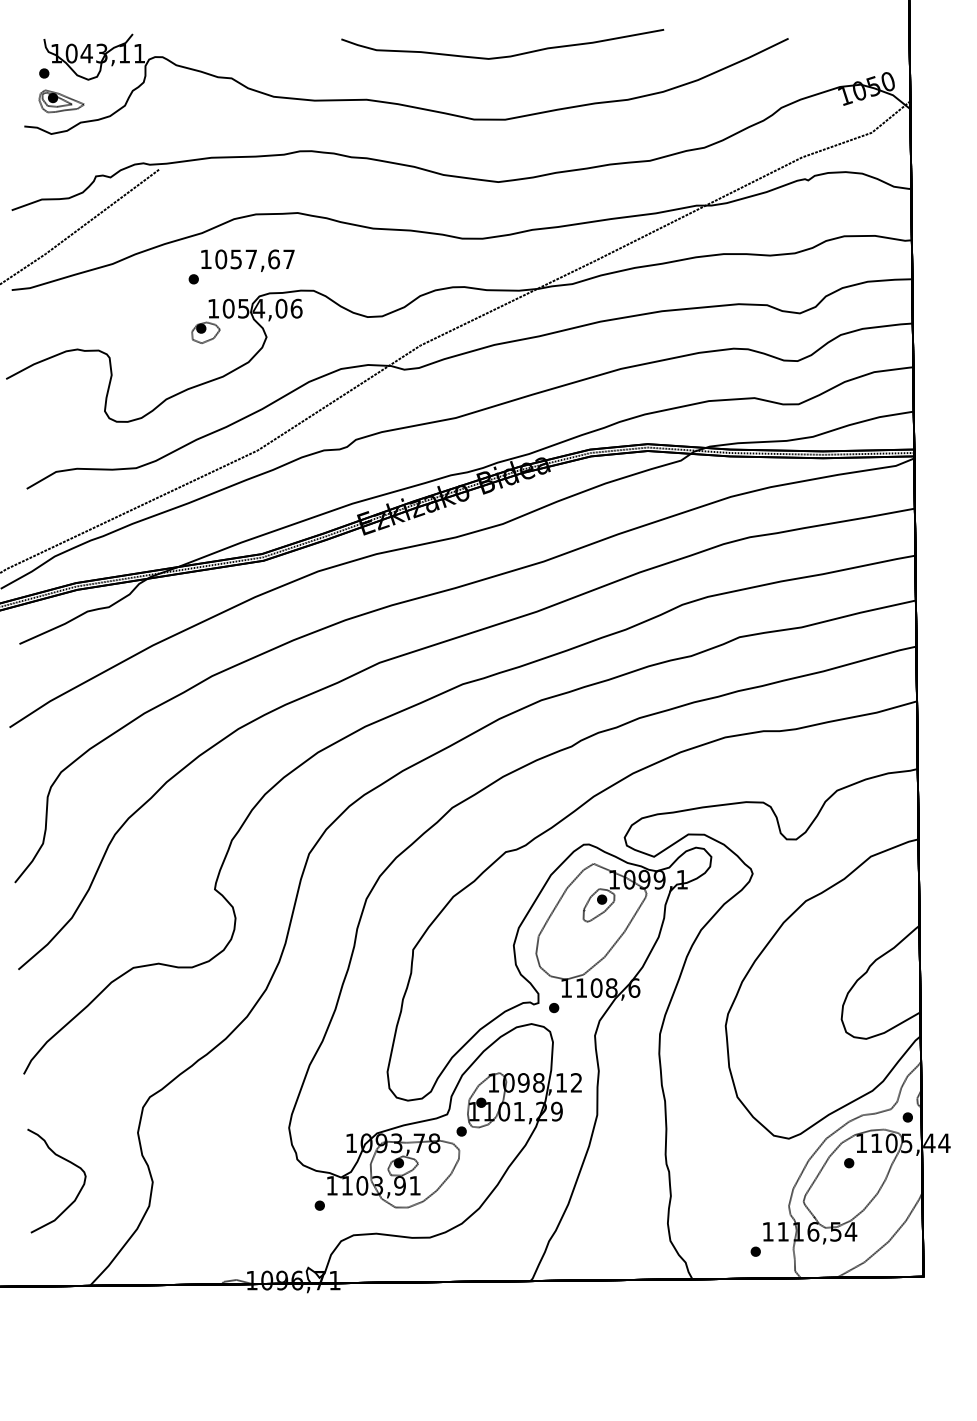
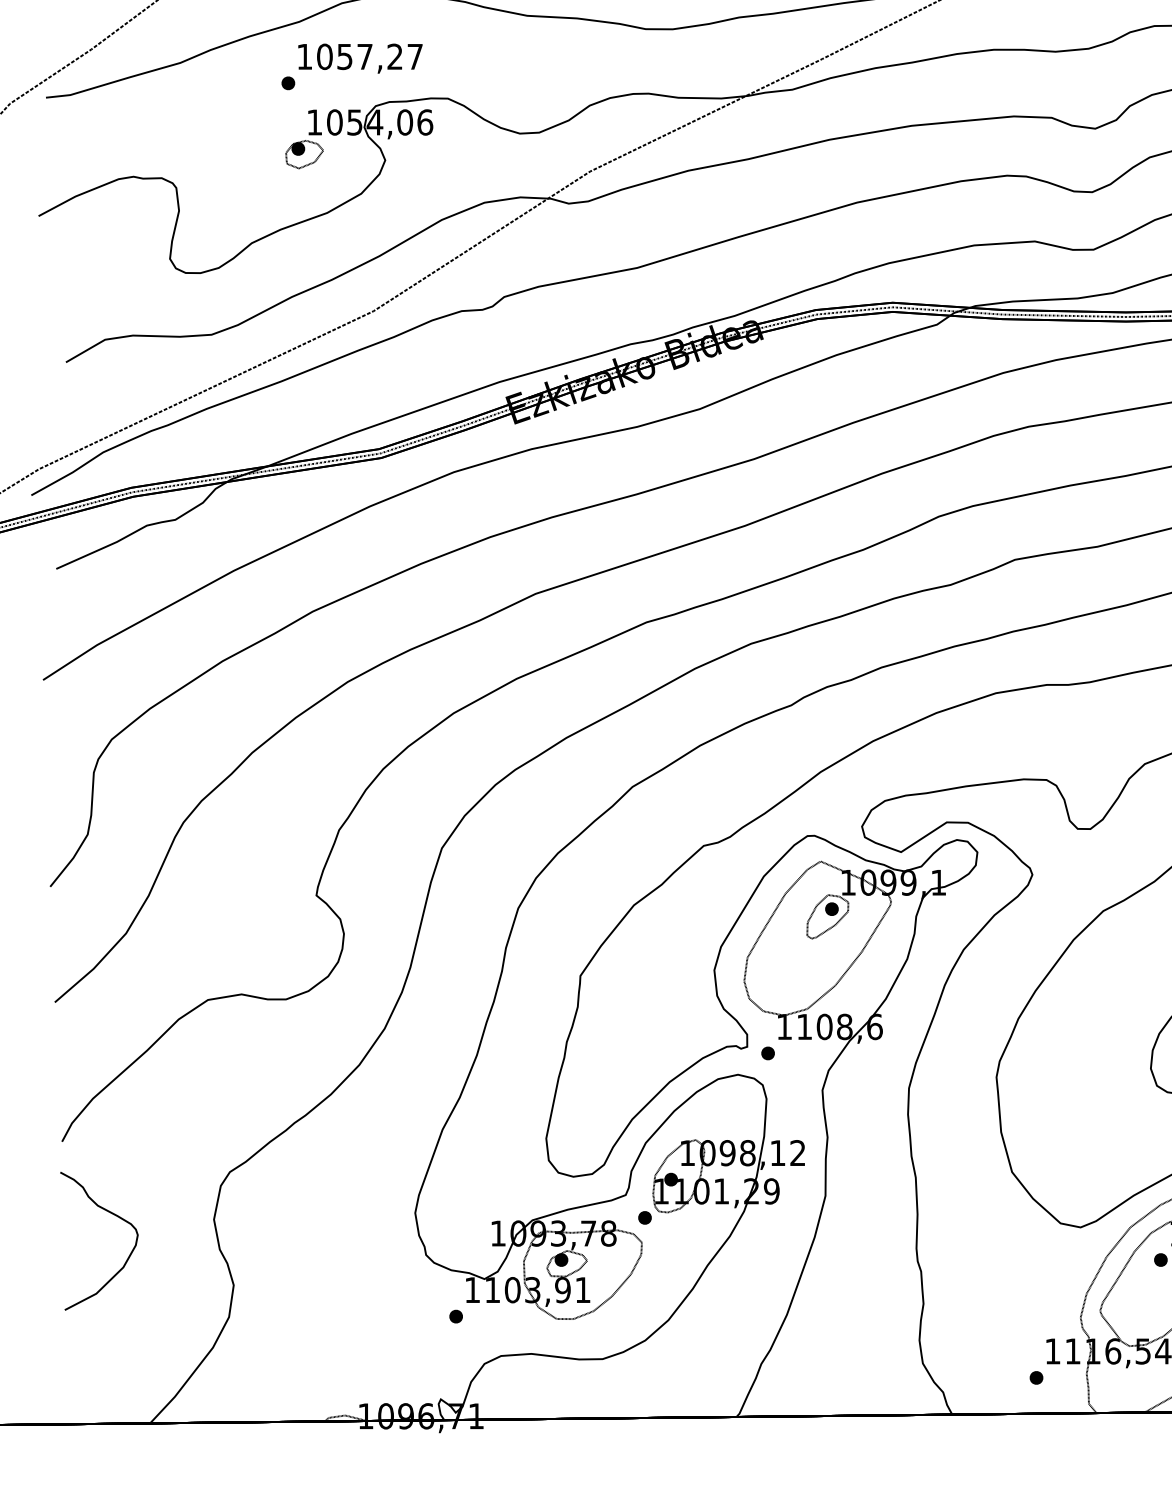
text: (274, 259) -> (395, 56), 1057,67 -> 1057,27
curve: (66, 1161) -> (112, 1215), moved

